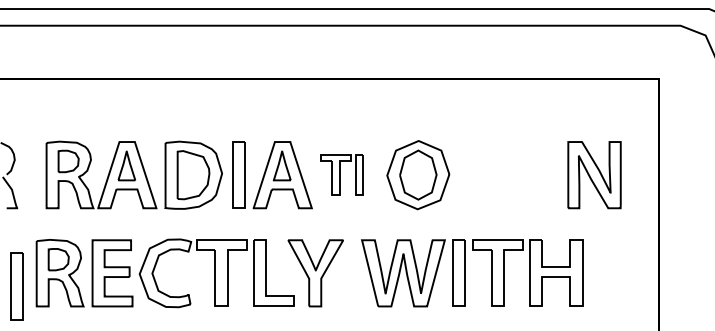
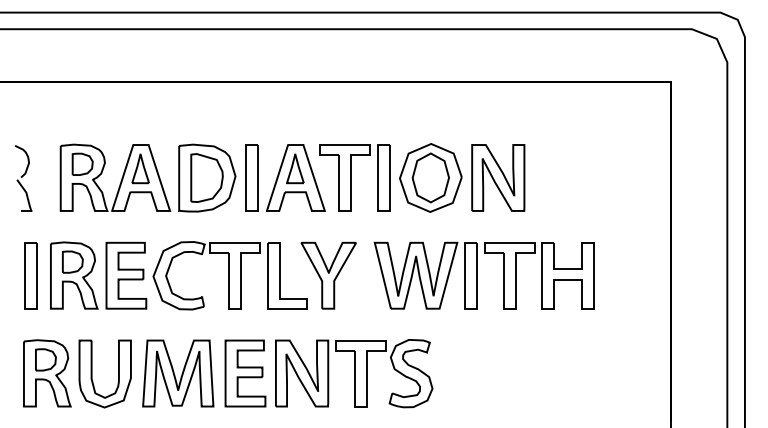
part: (341, 174) -> (354, 177), size x1.67
part: (594, 174) -> (498, 177), moved
part: (16, 286) -> (30, 275), moved

